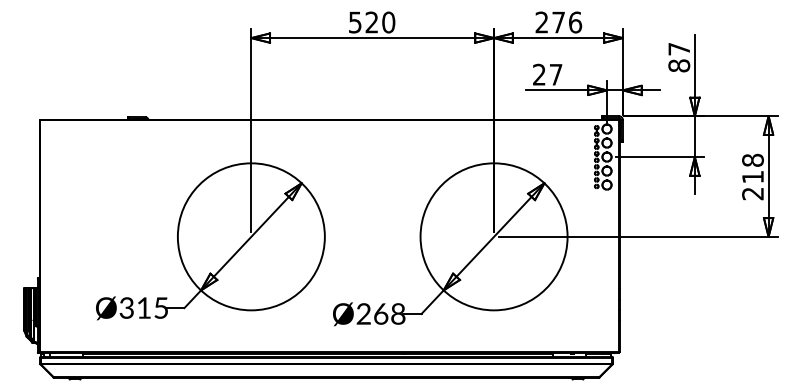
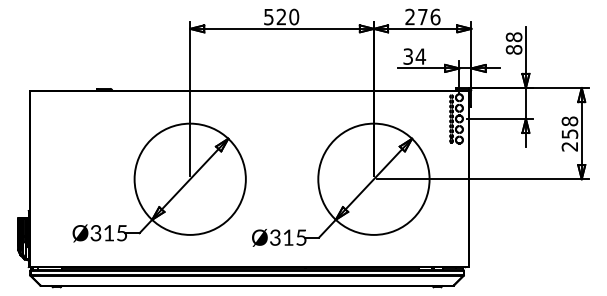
text: (679, 48) -> (514, 36), 87 -> 88
text: (547, 74) -> (414, 56), 27 -> 34
text: (752, 177) -> (569, 134), 218 -> 258
text: (380, 313) -> (287, 237), Ø268 -> Ø315

